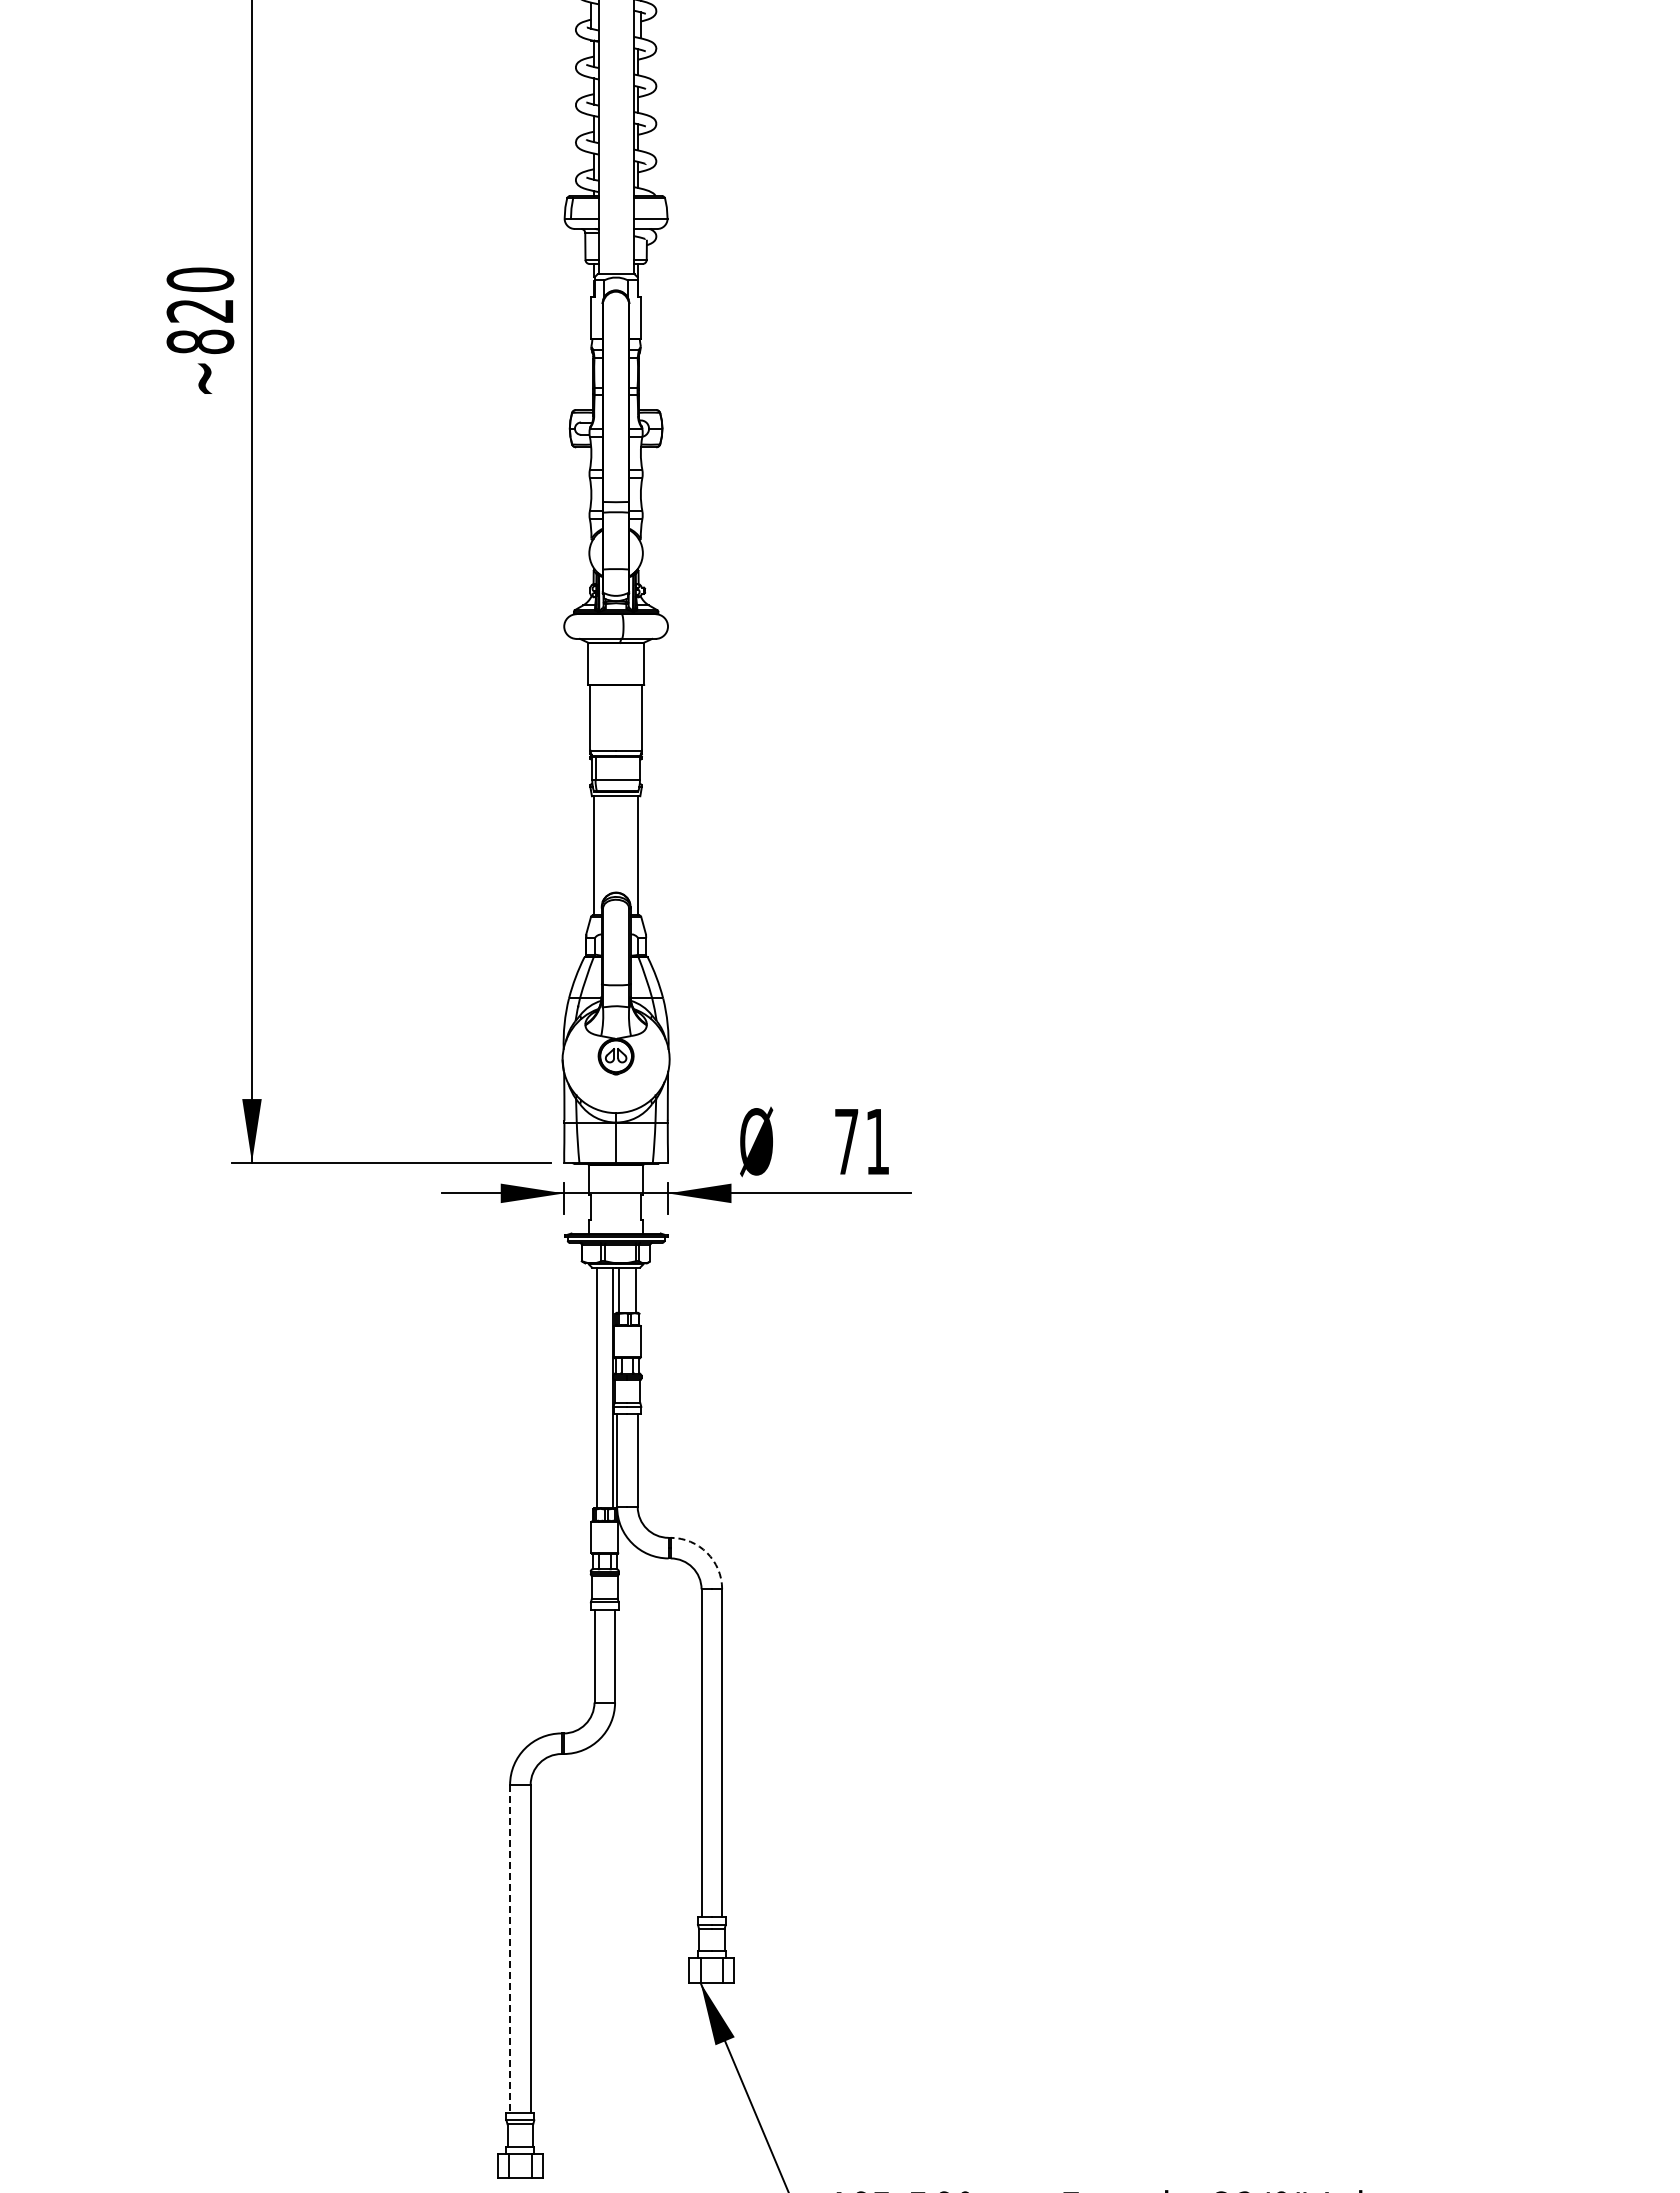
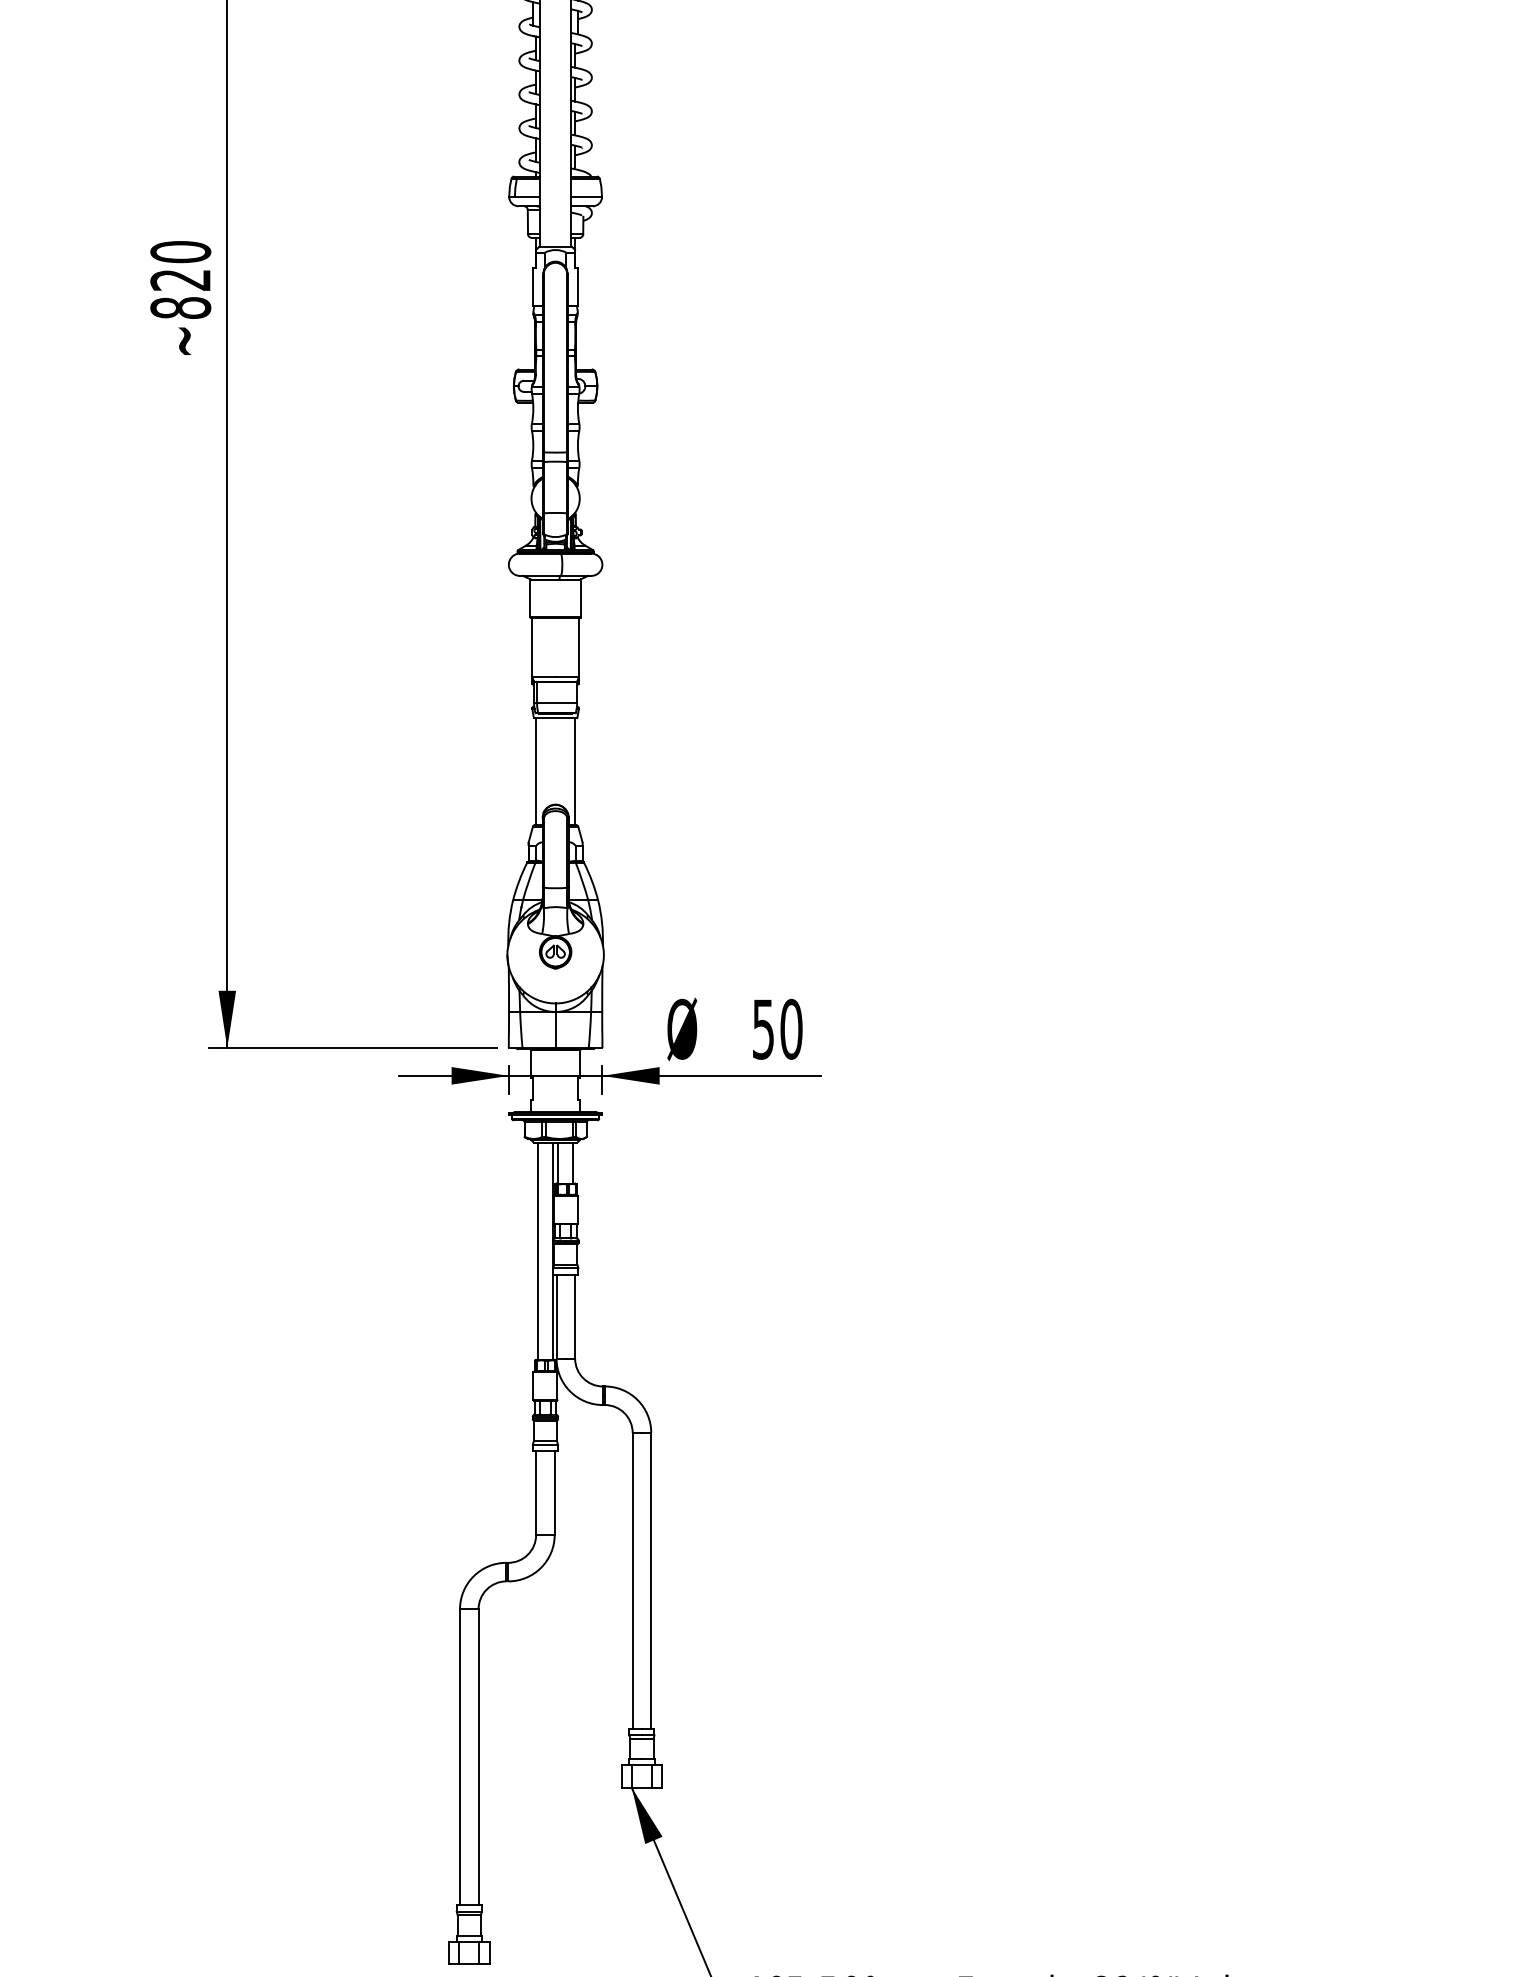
text: (862, 1141) -> (777, 1029), 71 -> 50
arc: (707, 1552) -> (638, 1399), dashed -> solid
line: (510, 1948) -> (460, 1756), dashed -> solid

